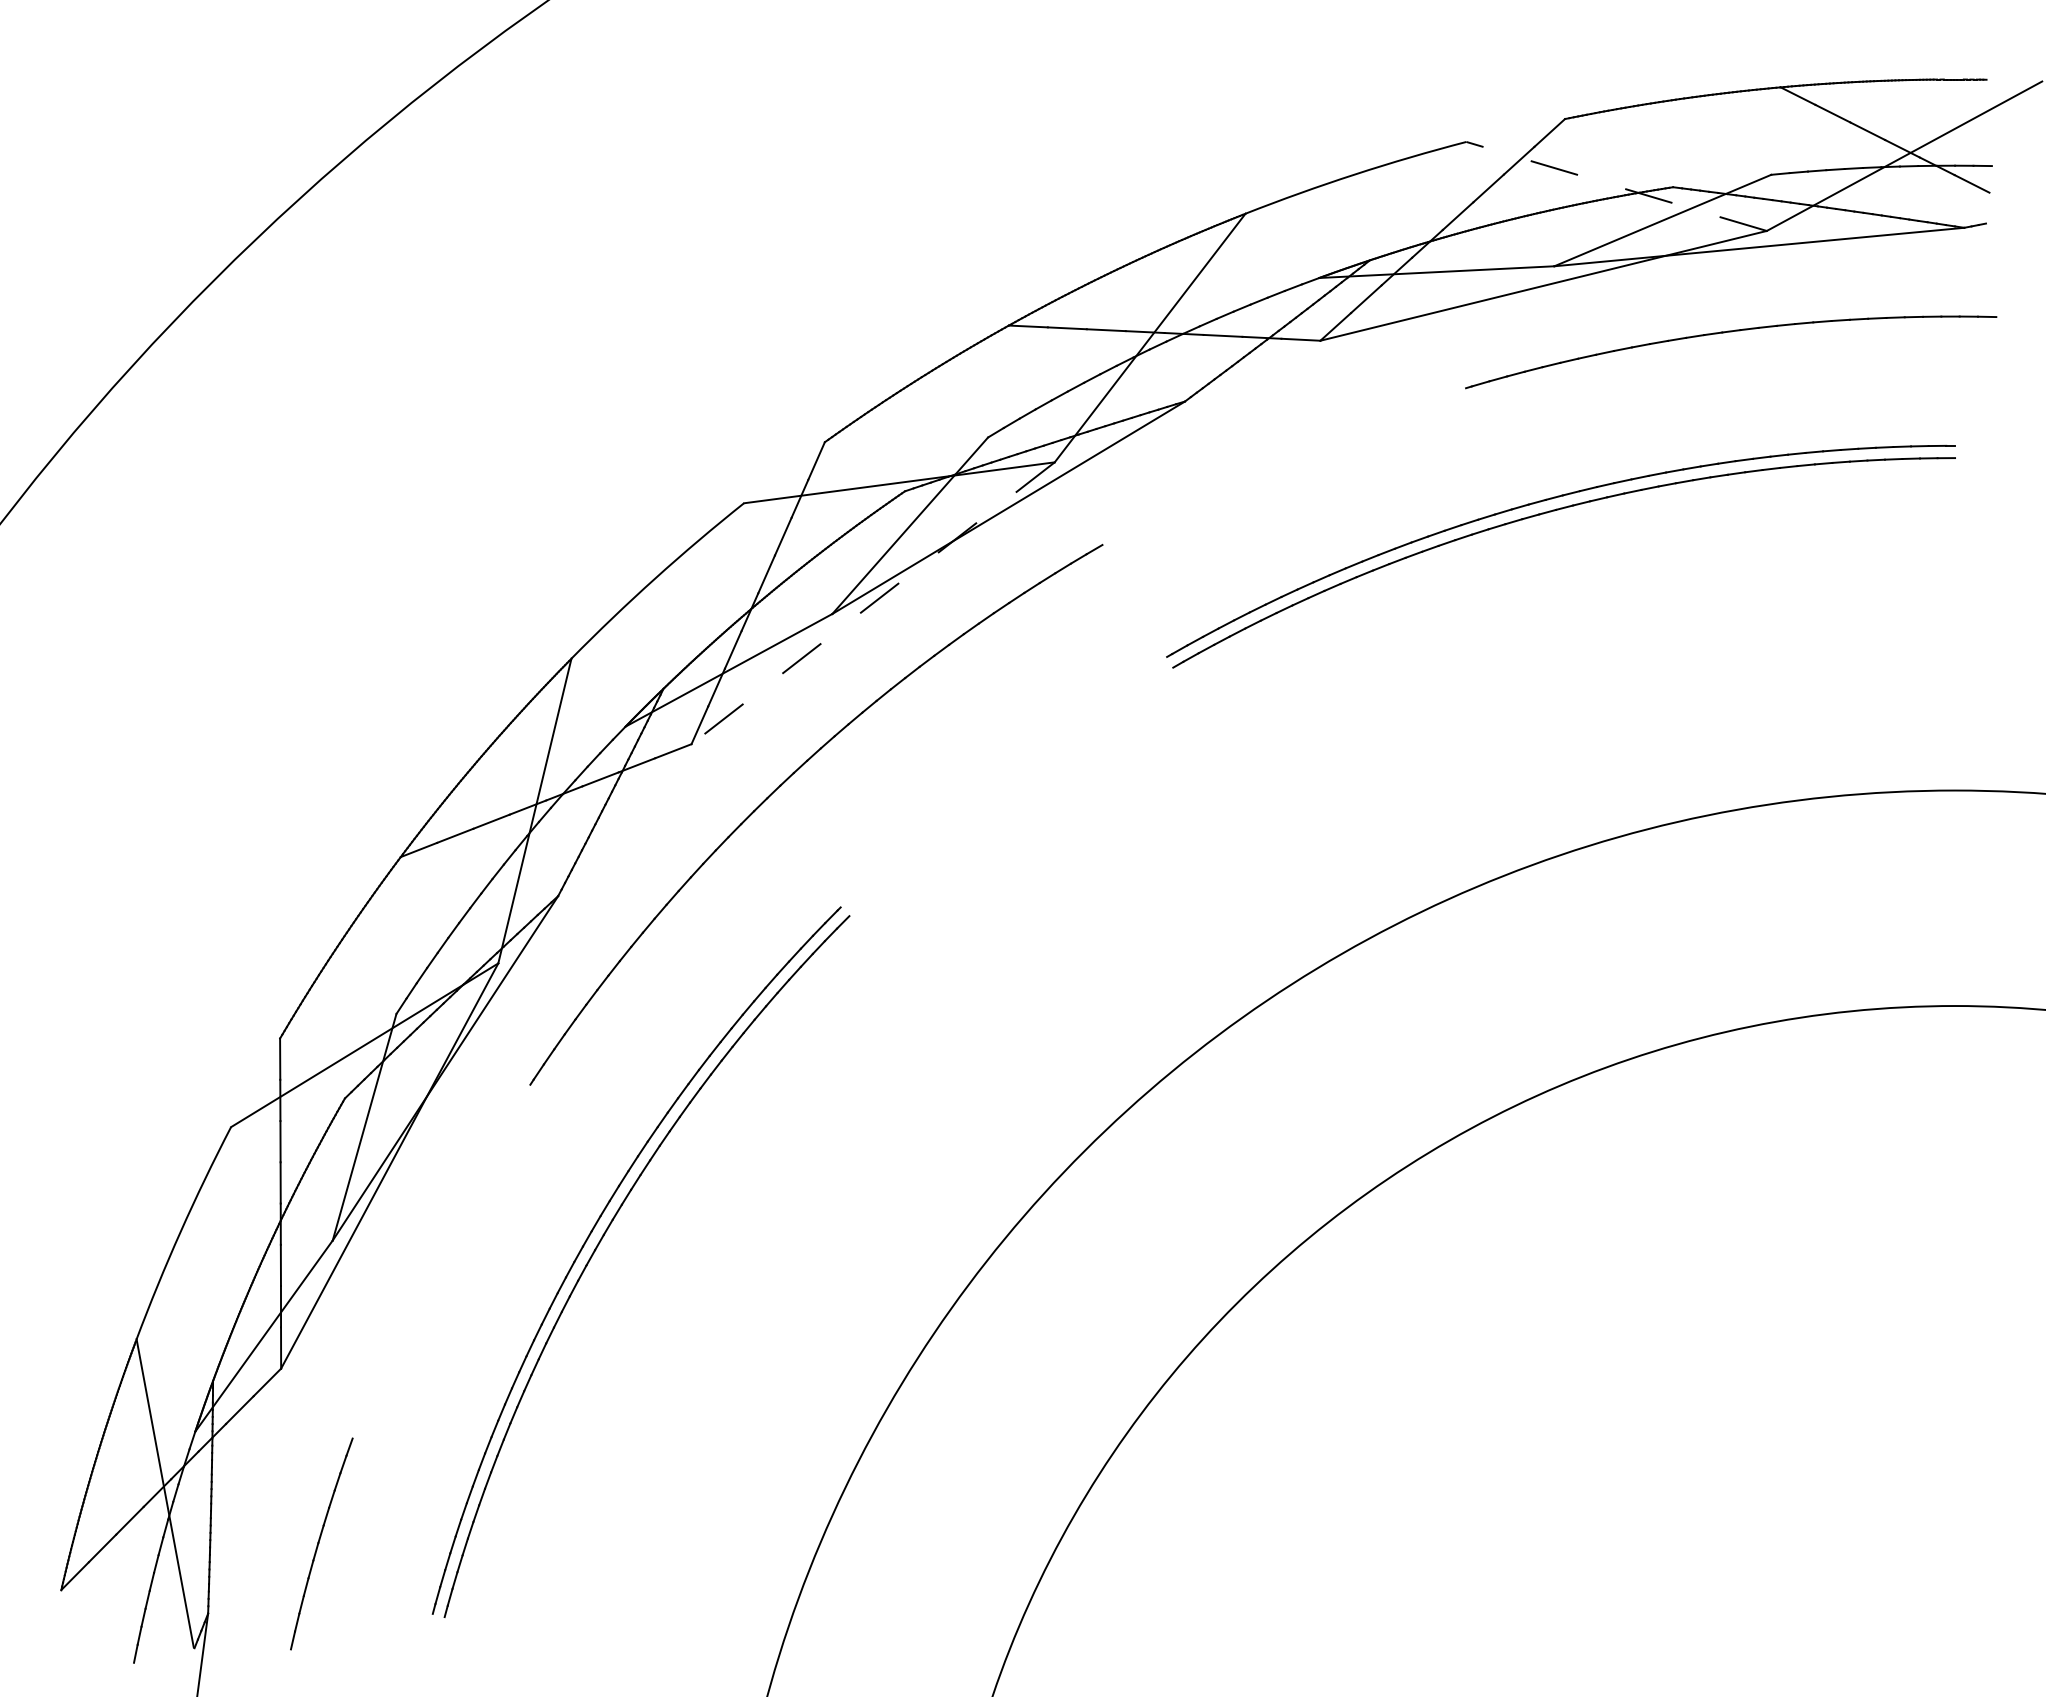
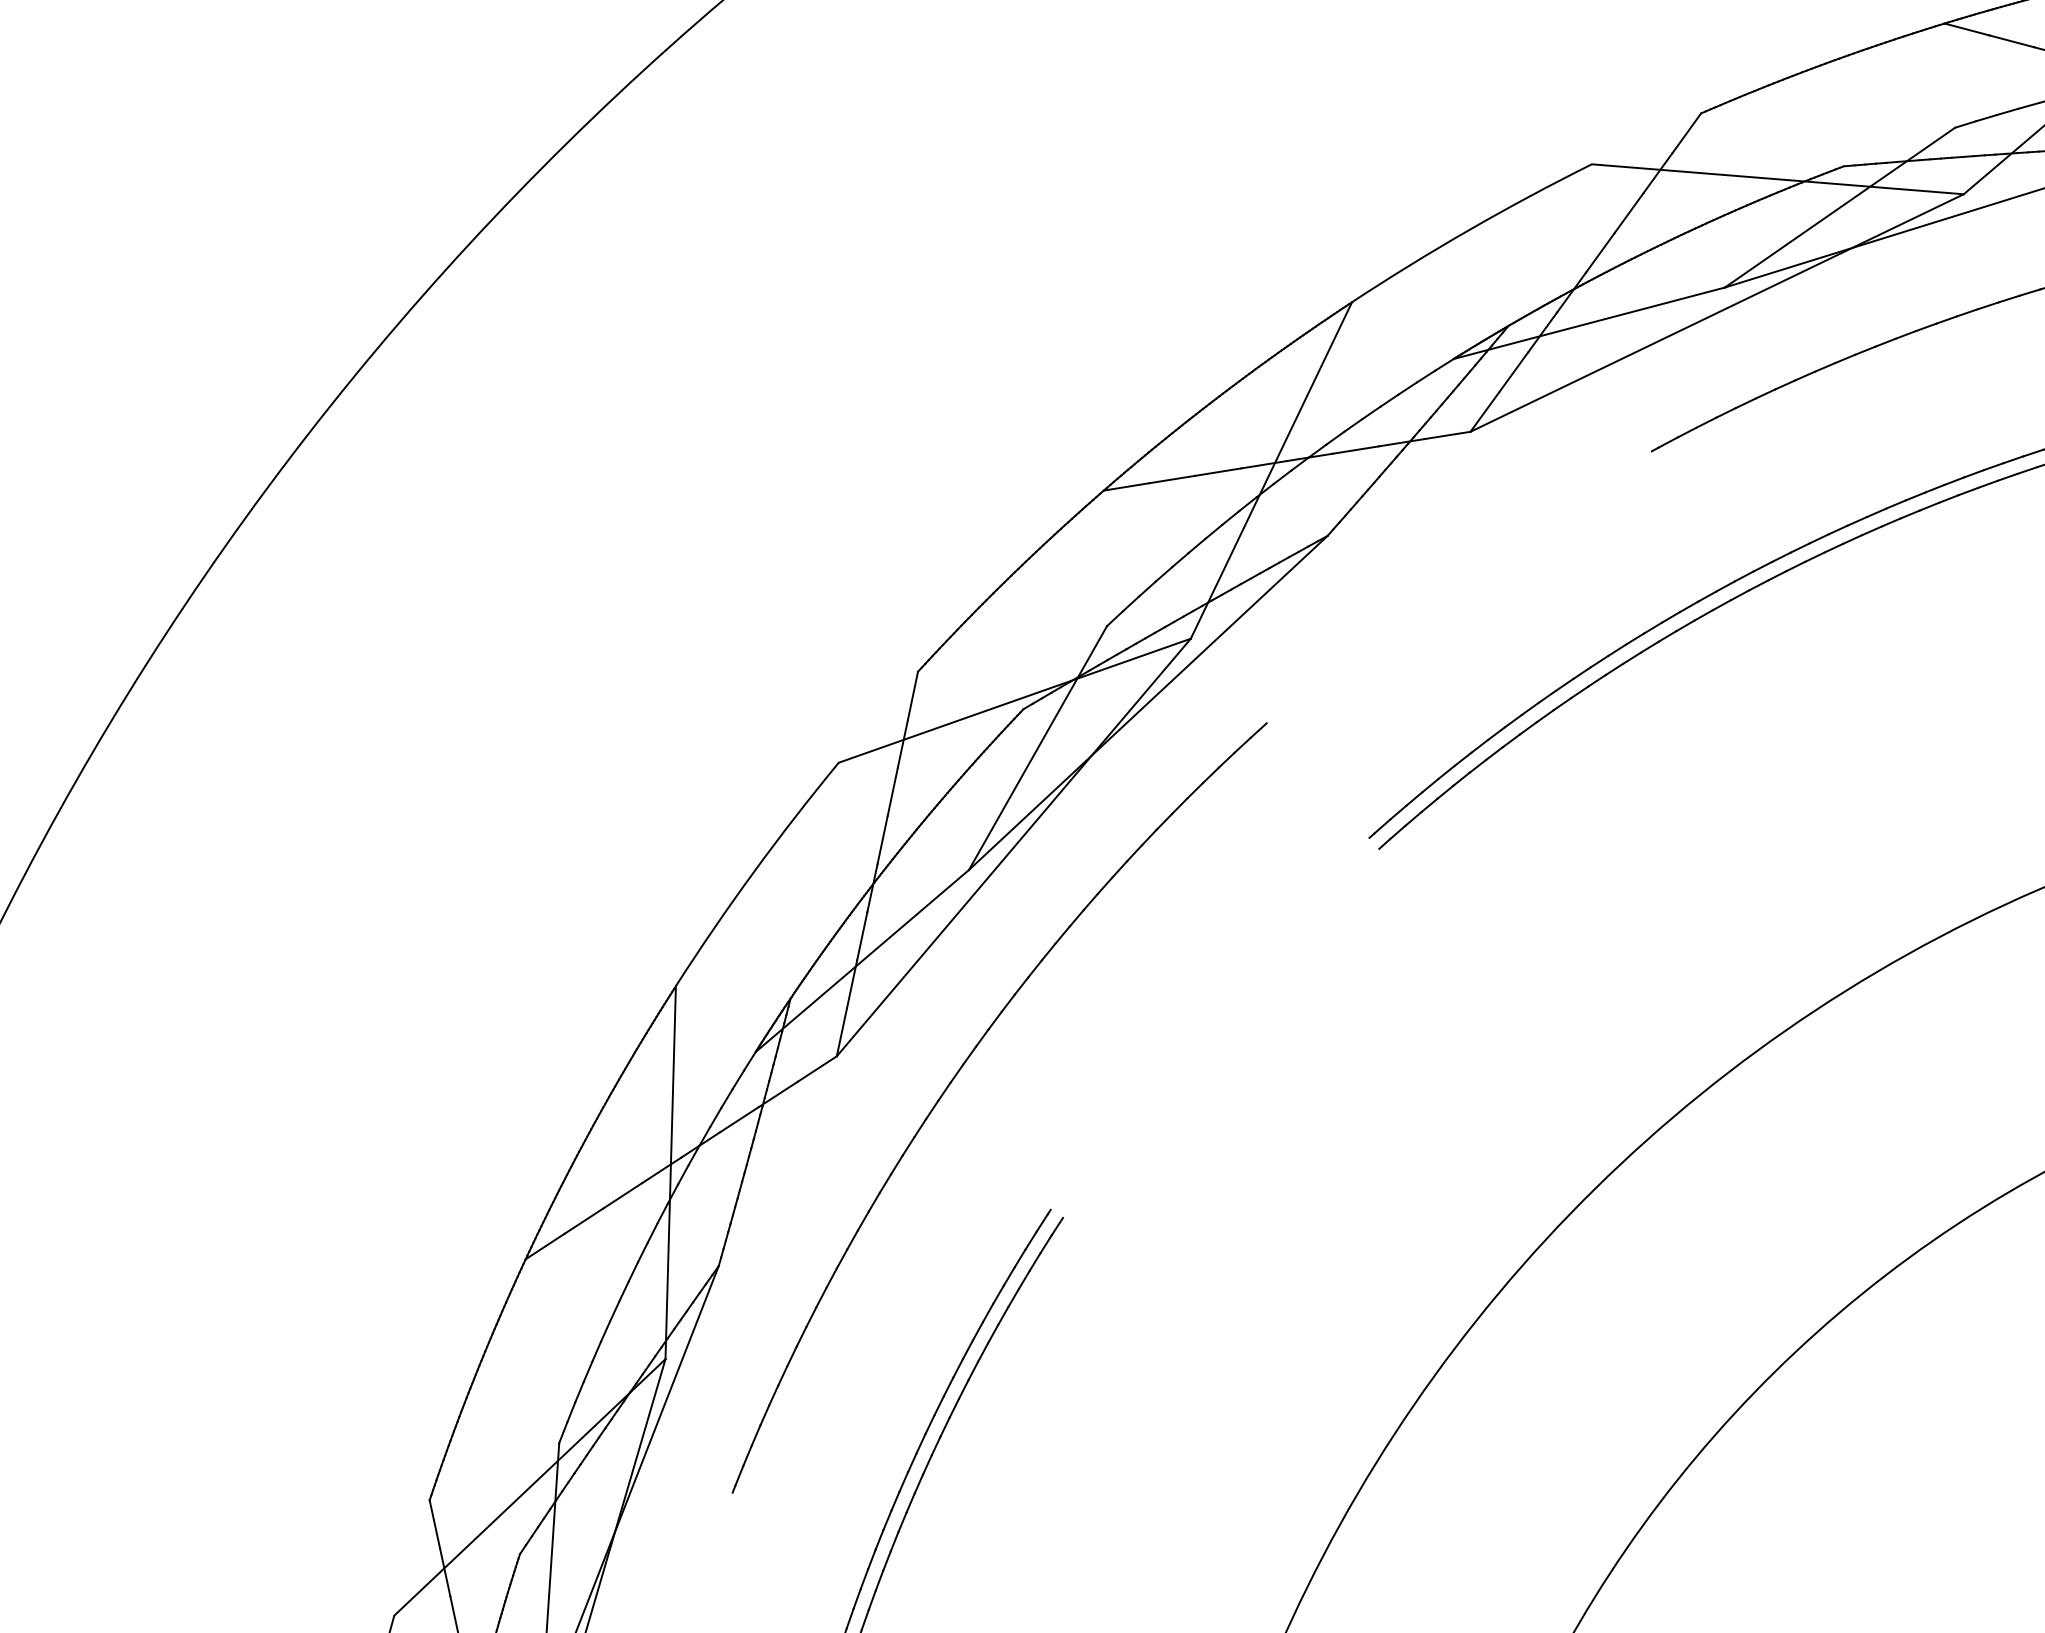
line: (1616, 186) -> (1777, 179), dashed -> solid
line: (873, 603) -> (1014, 847), dashed -> solid

